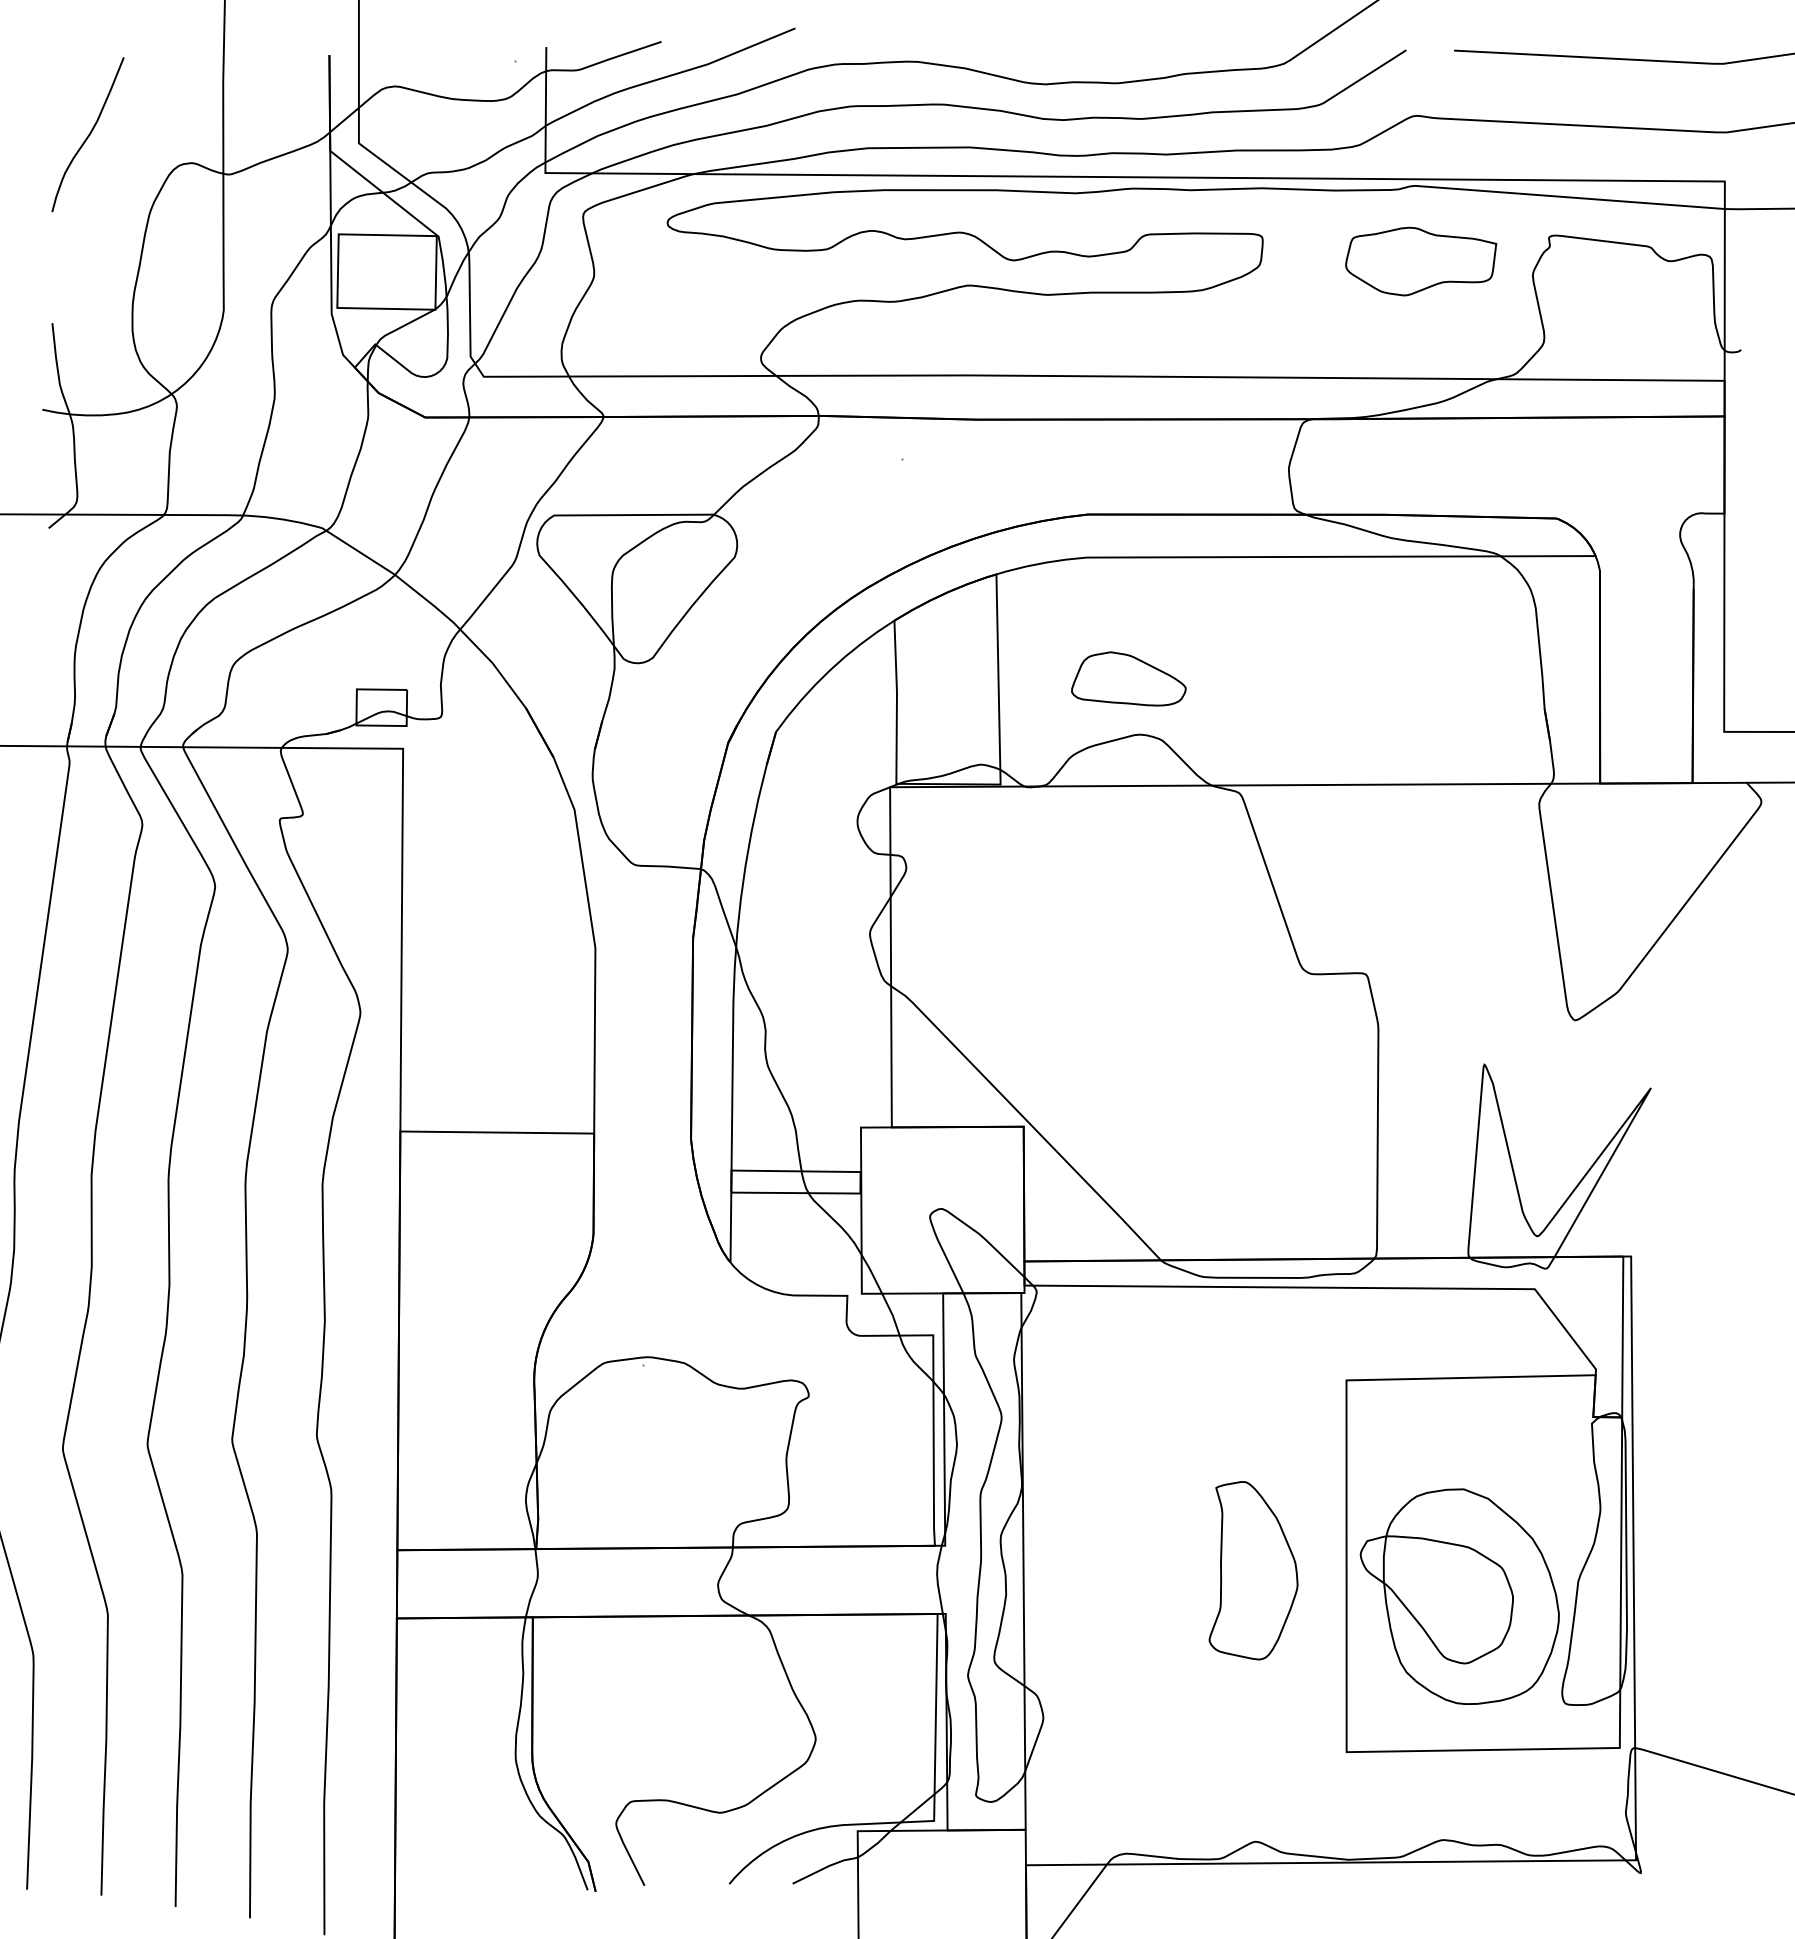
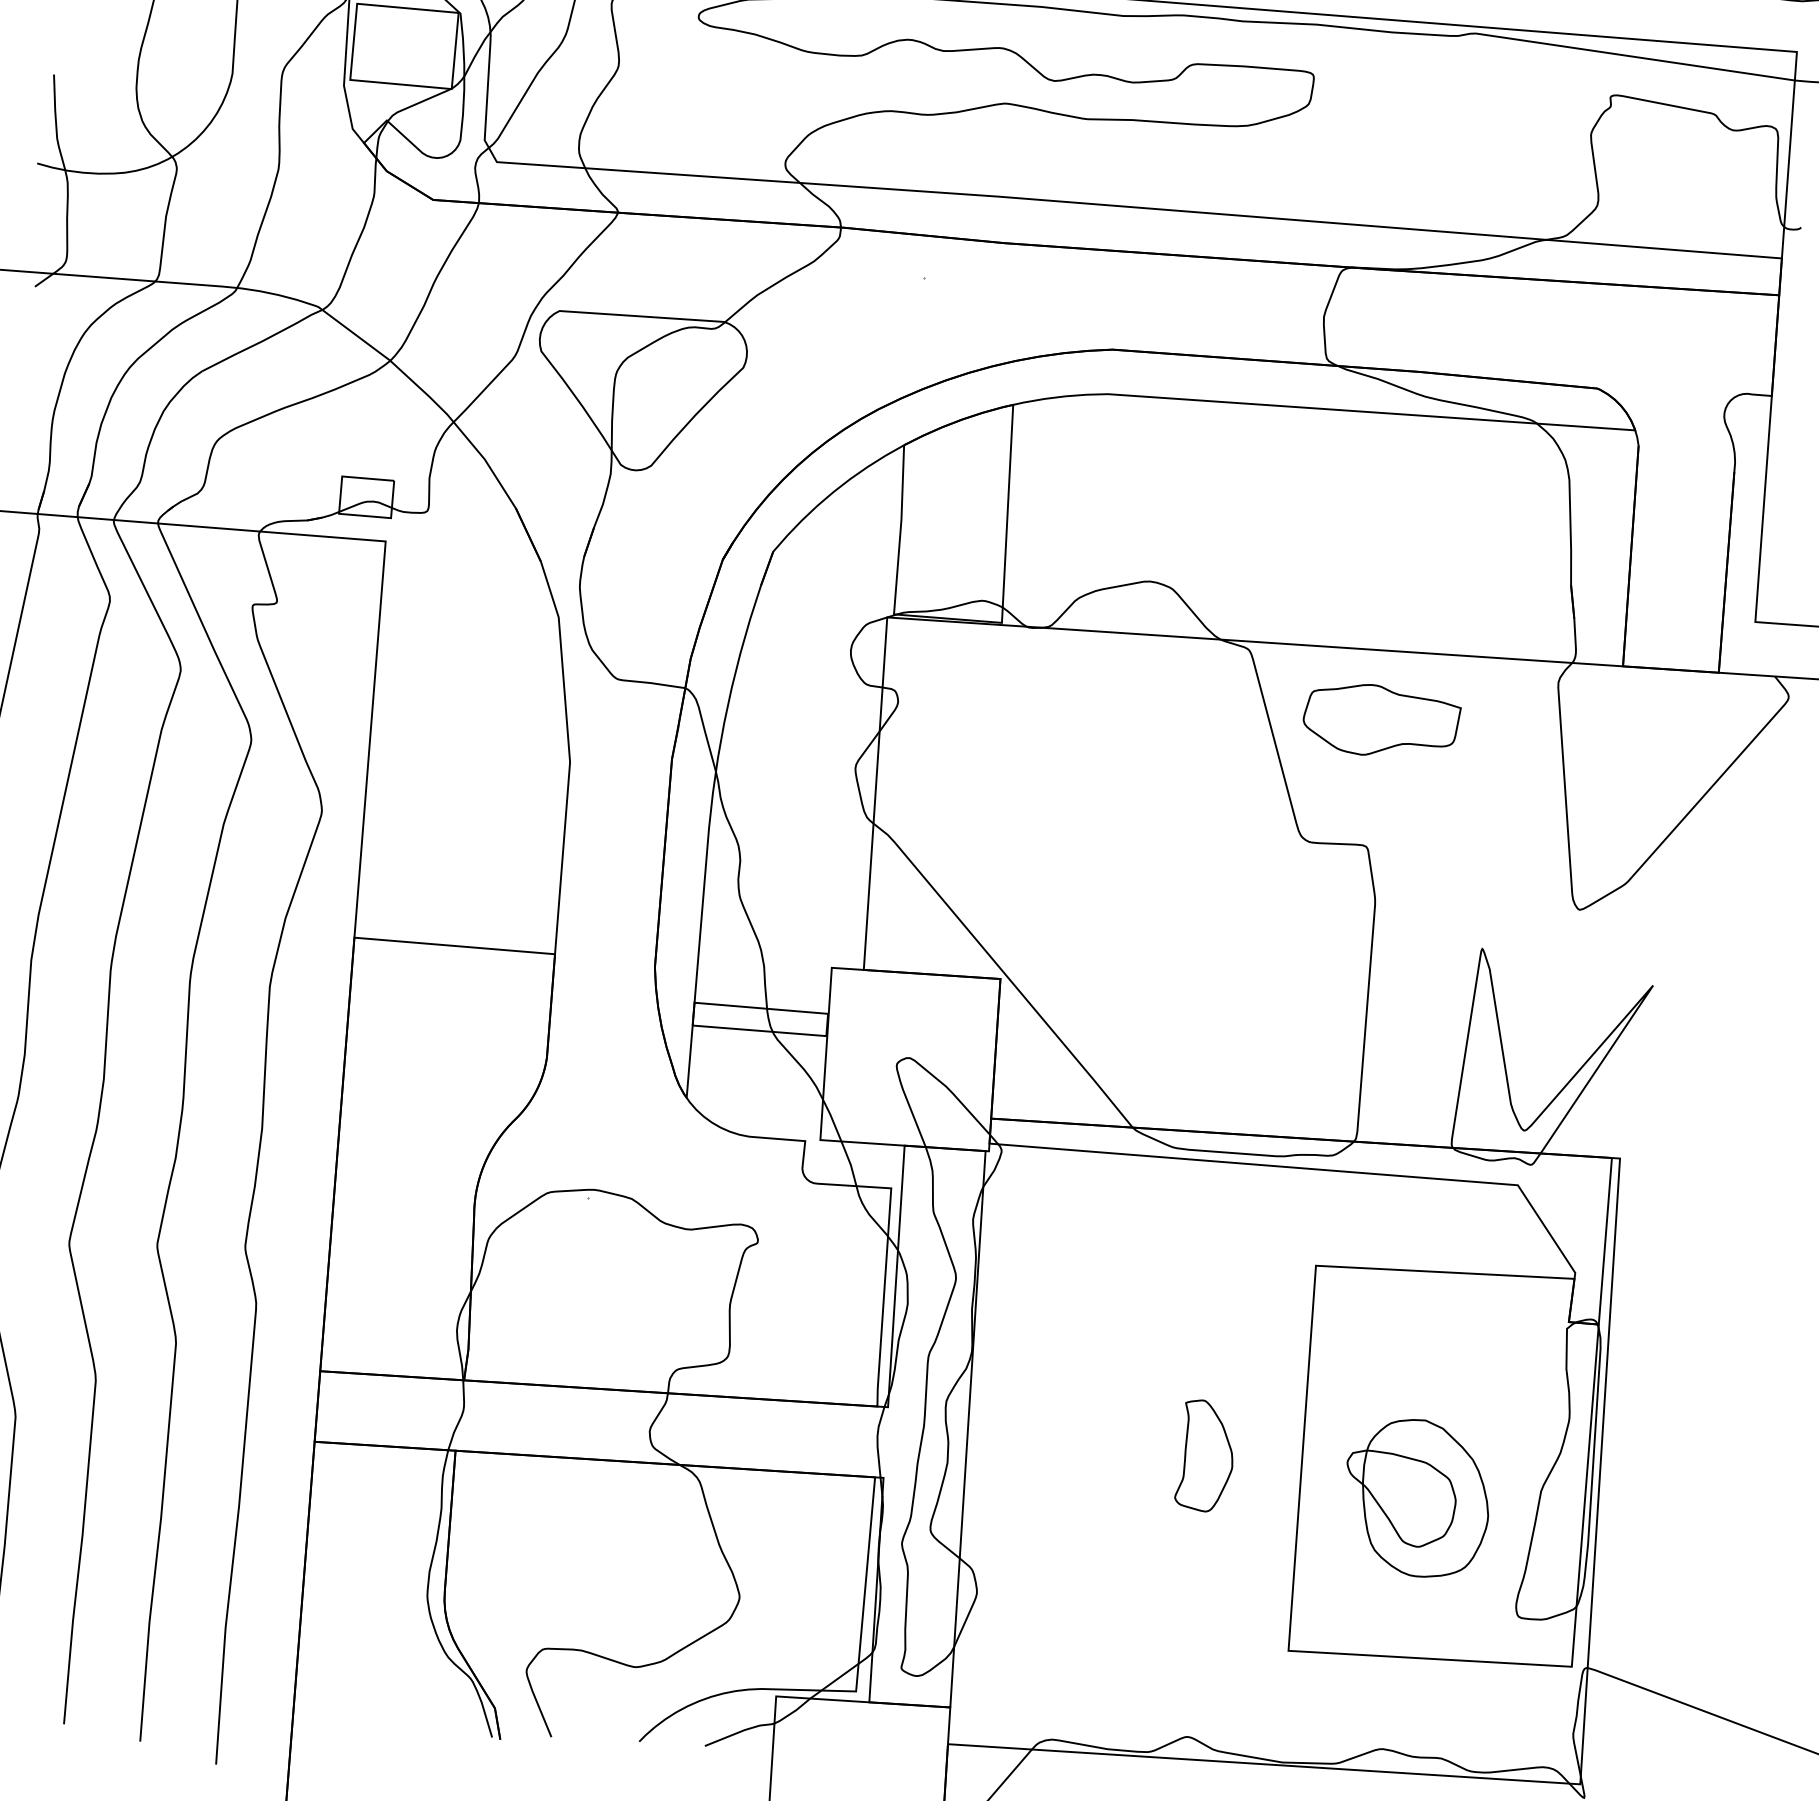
part: (1421, 261) -> (1382, 720), moved
part: (1128, 678) -> (1142, 522), removed
part: (1253, 1570) -> (1205, 1455), size x0.6
part: (1459, 1596) -> (1416, 1497), size x0.7

